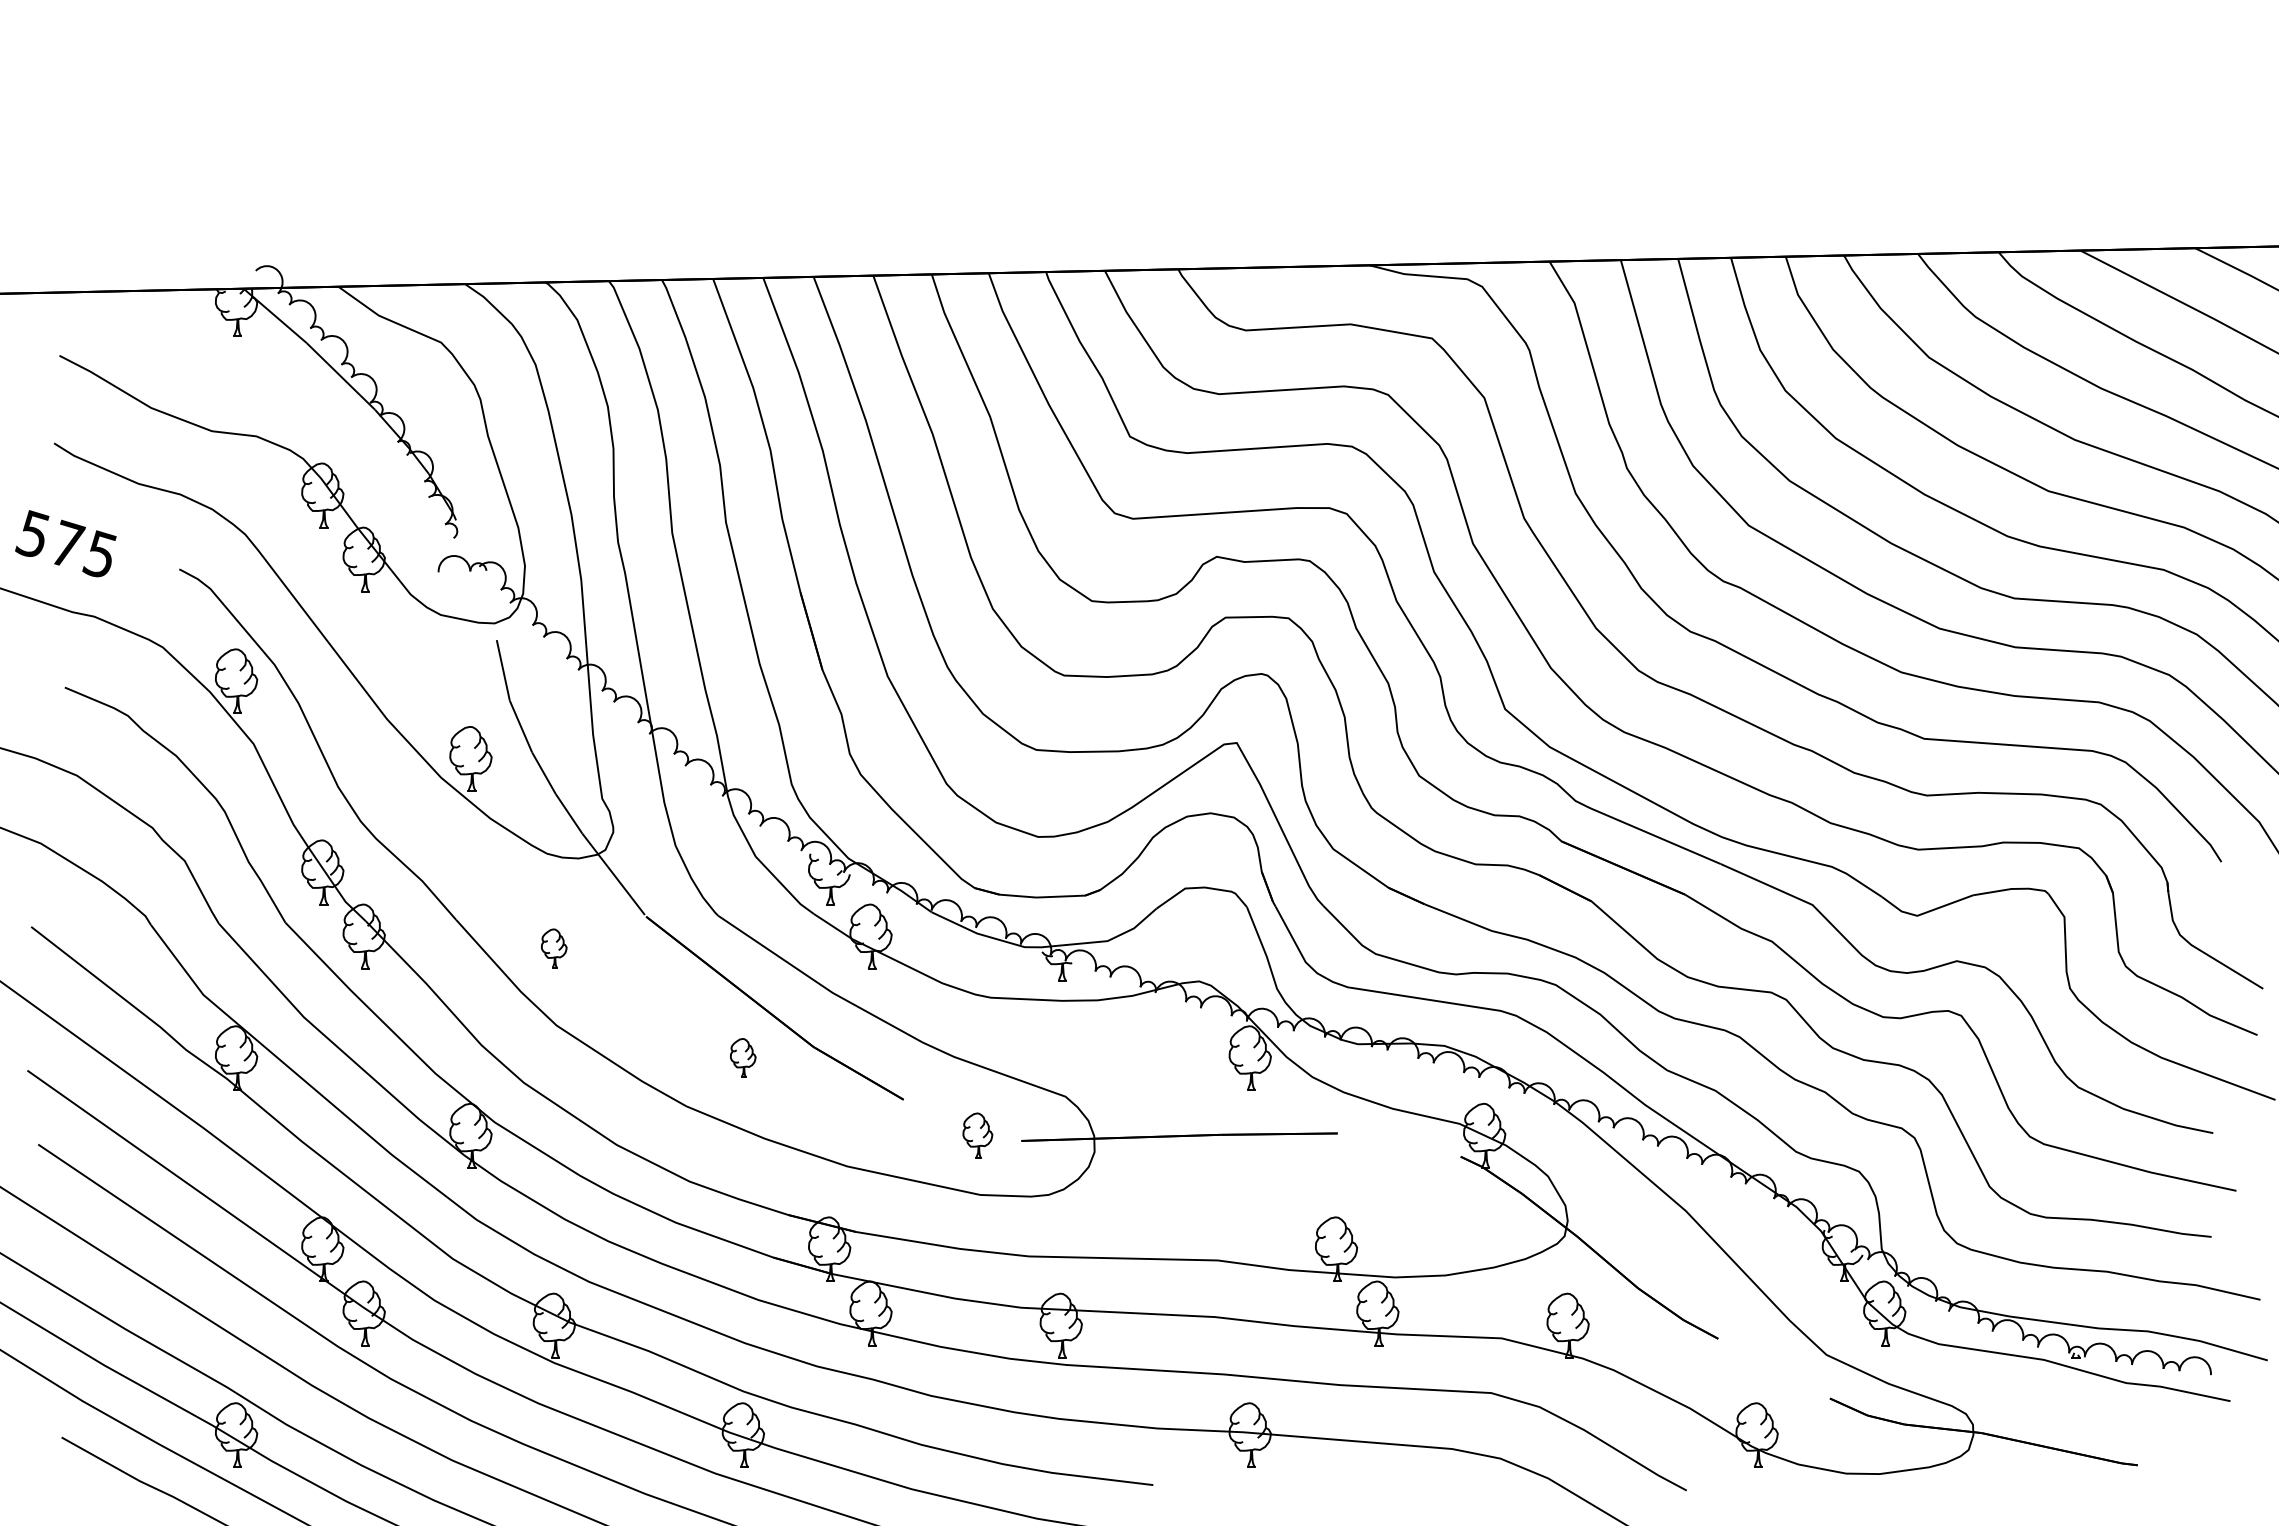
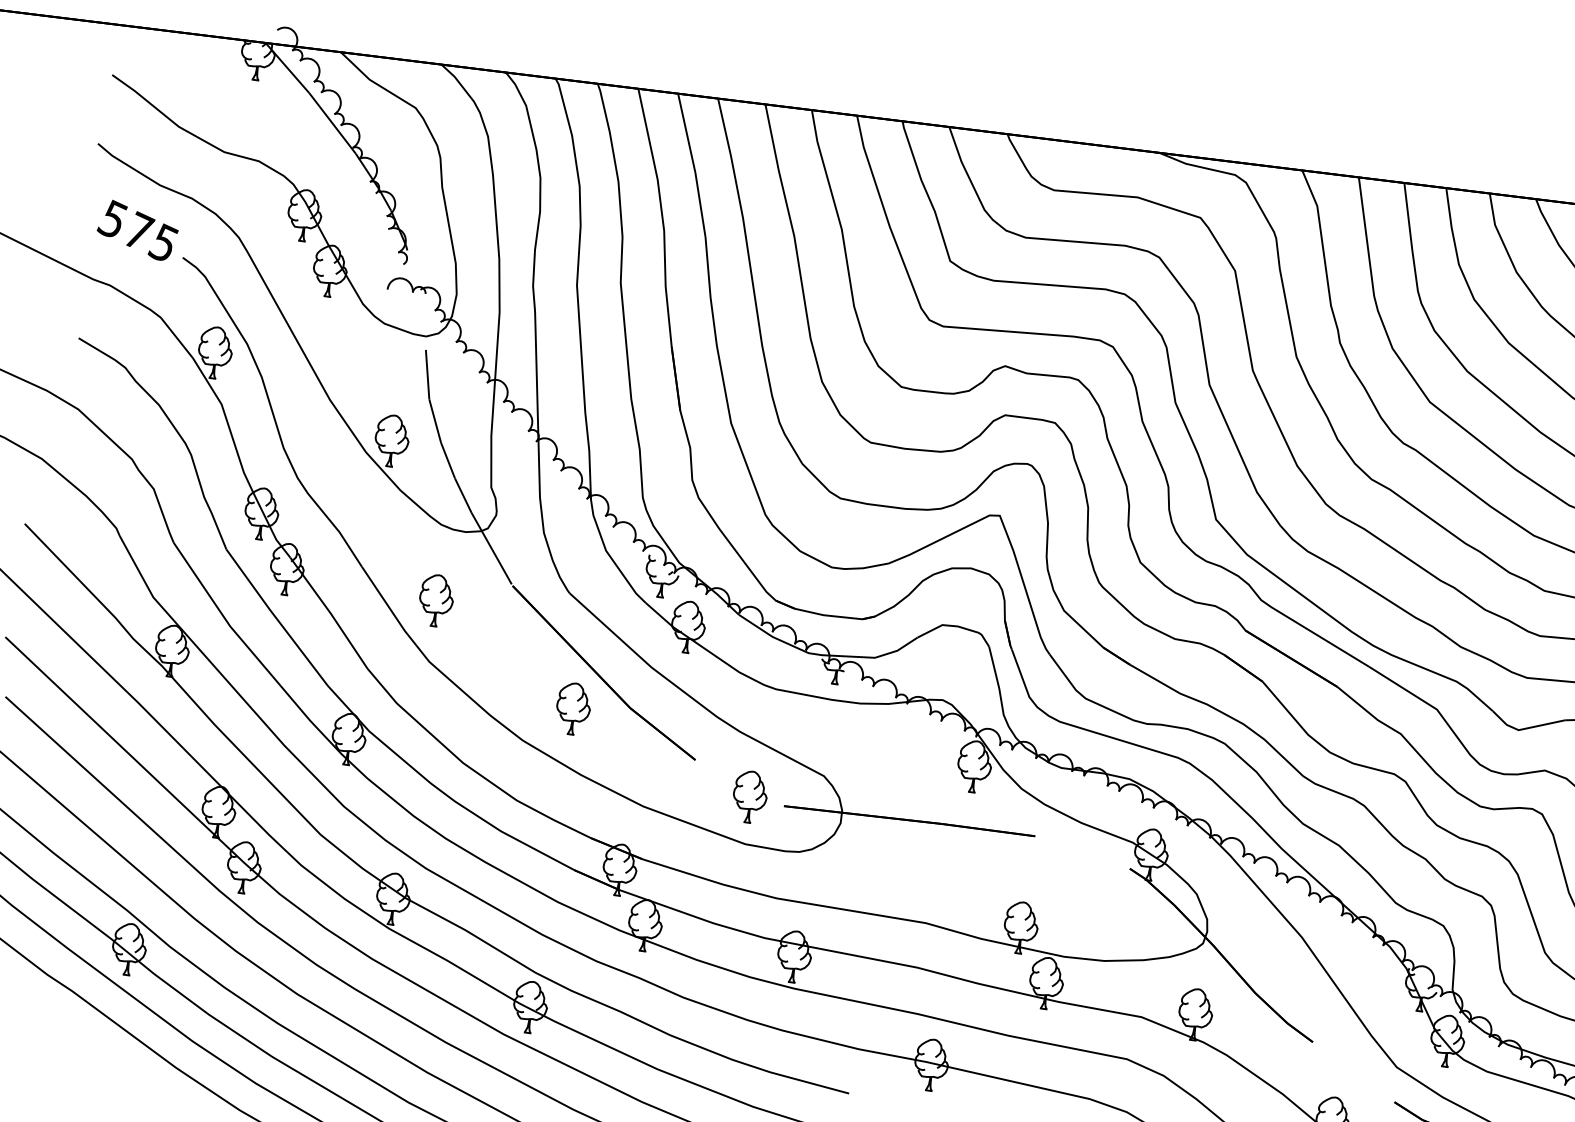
text: (65, 543) -> (137, 230), moved
part: (553, 948) -> (435, 600), size x1.67
part: (742, 1057) -> (572, 708), size x1.67
part: (977, 1135) -> (749, 796), size x1.43

